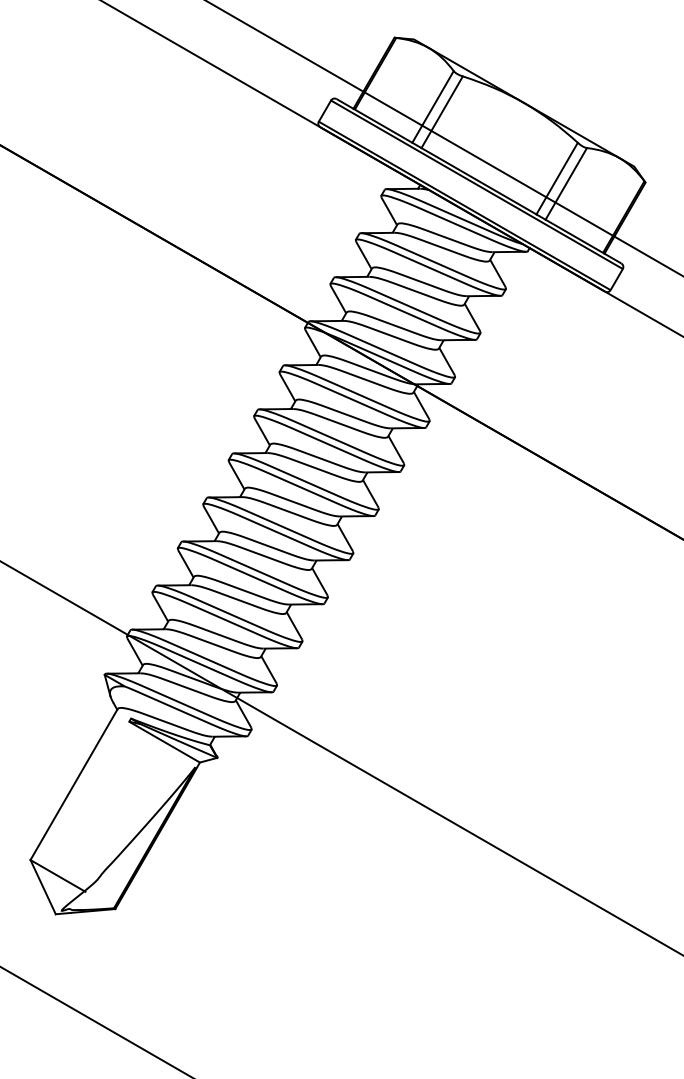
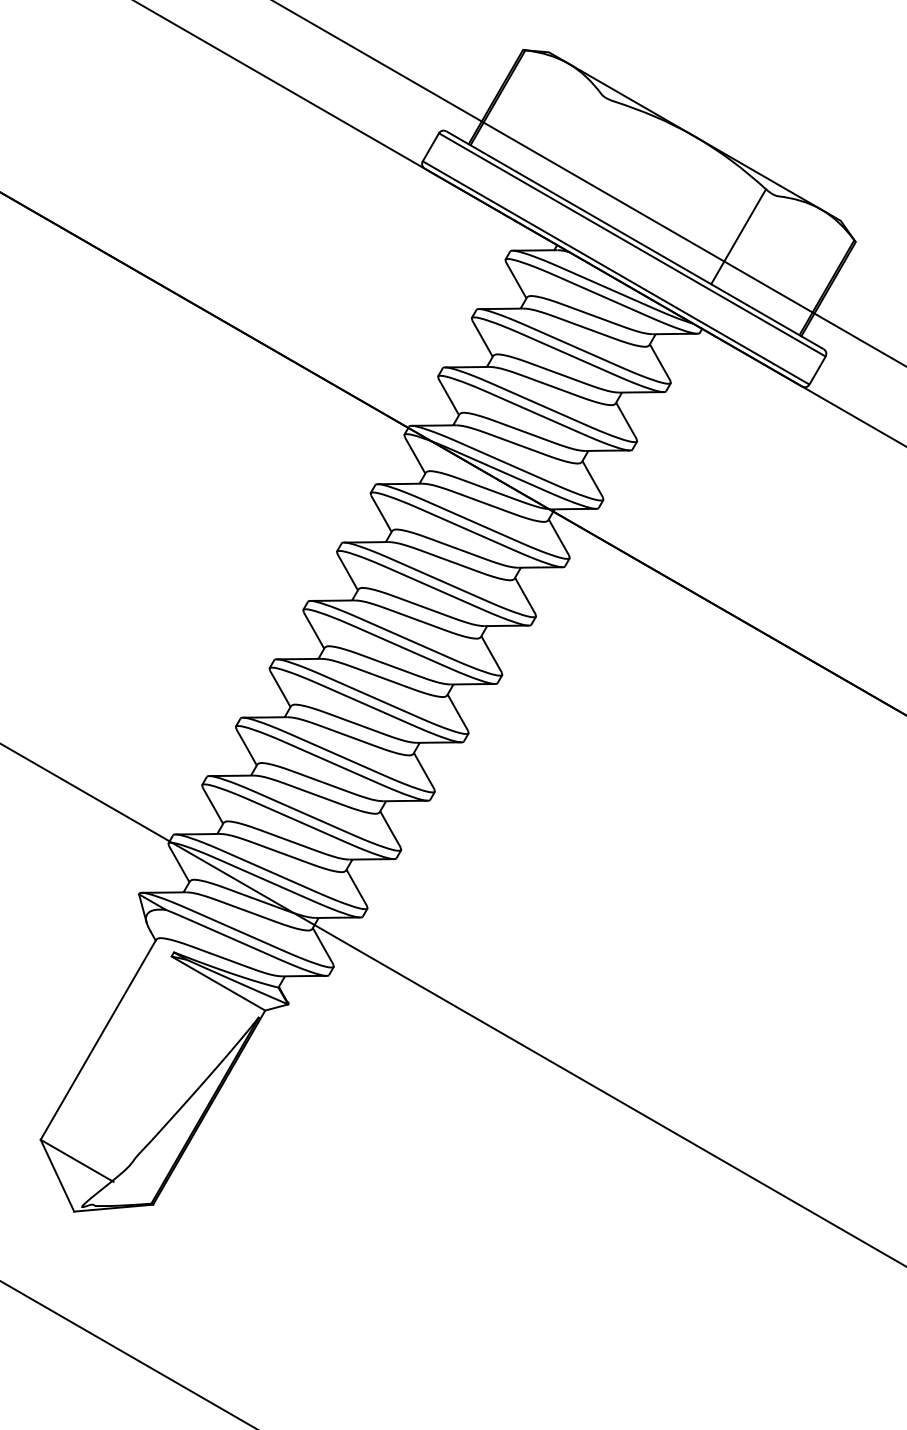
line: (432, 106) -> (573, 141), removed
line: (441, 112) -> (585, 148), removed
line: (566, 183) -> (750, 243), removed

